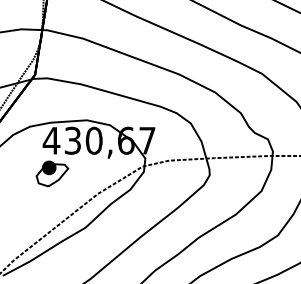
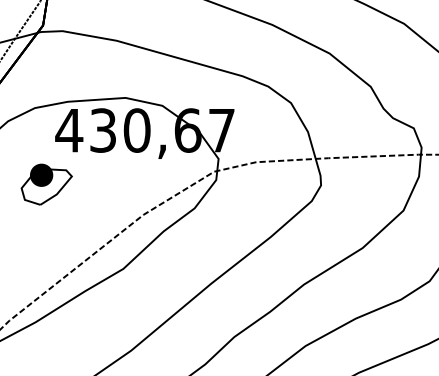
part: (52, 173) -> (46, 184), moved

